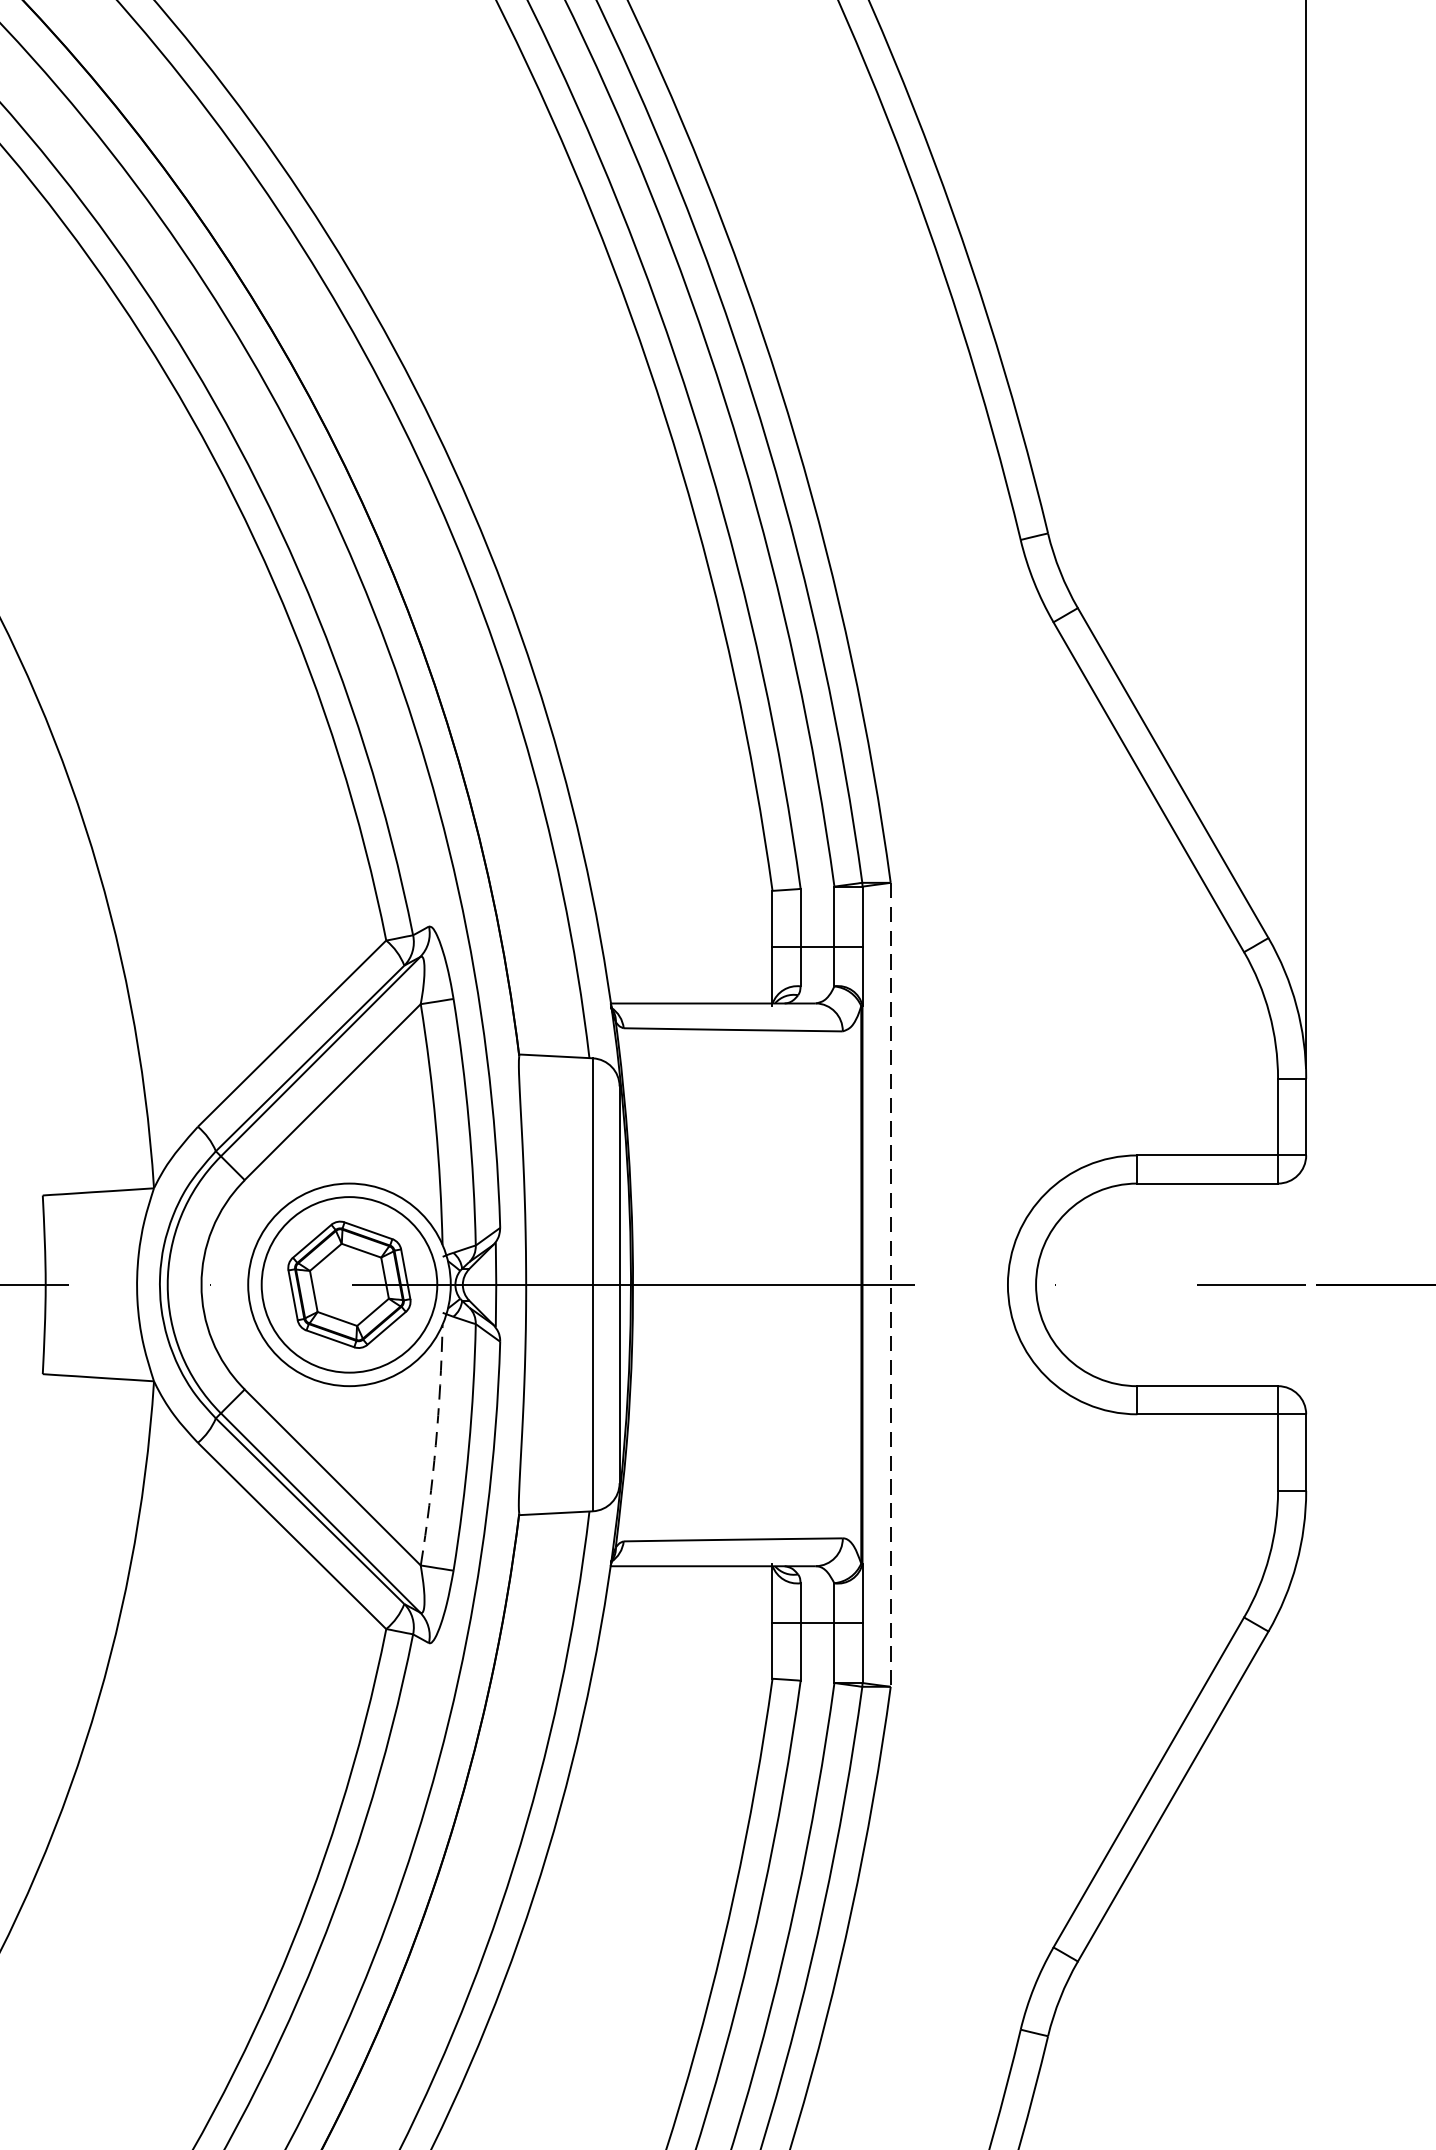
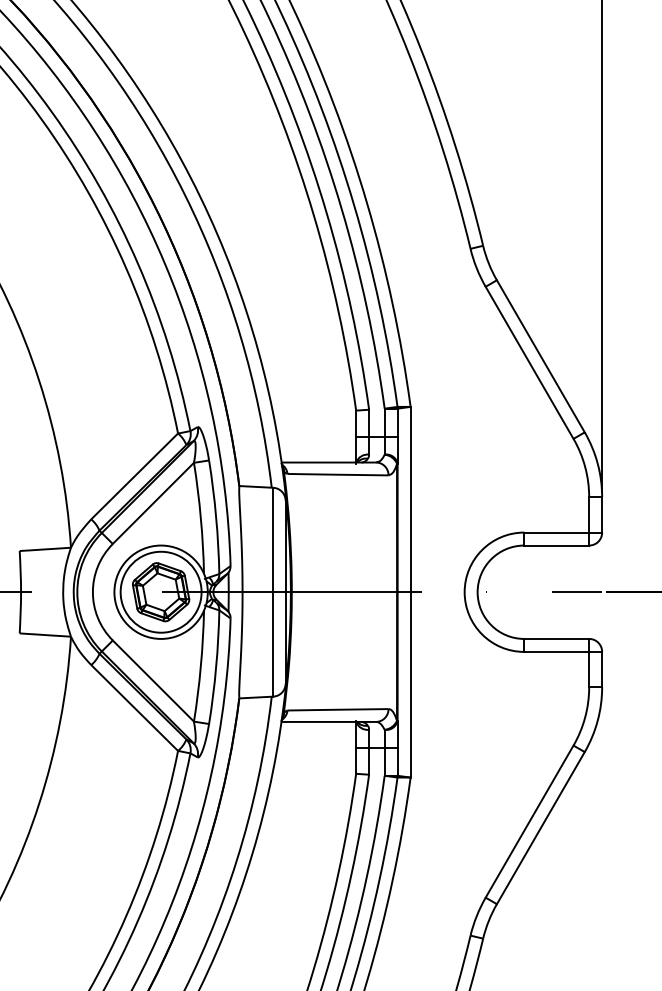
line: (890, 1285) -> (410, 592), dashed -> solid
arc: (434, 1445) -> (200, 666), dashed -> solid

